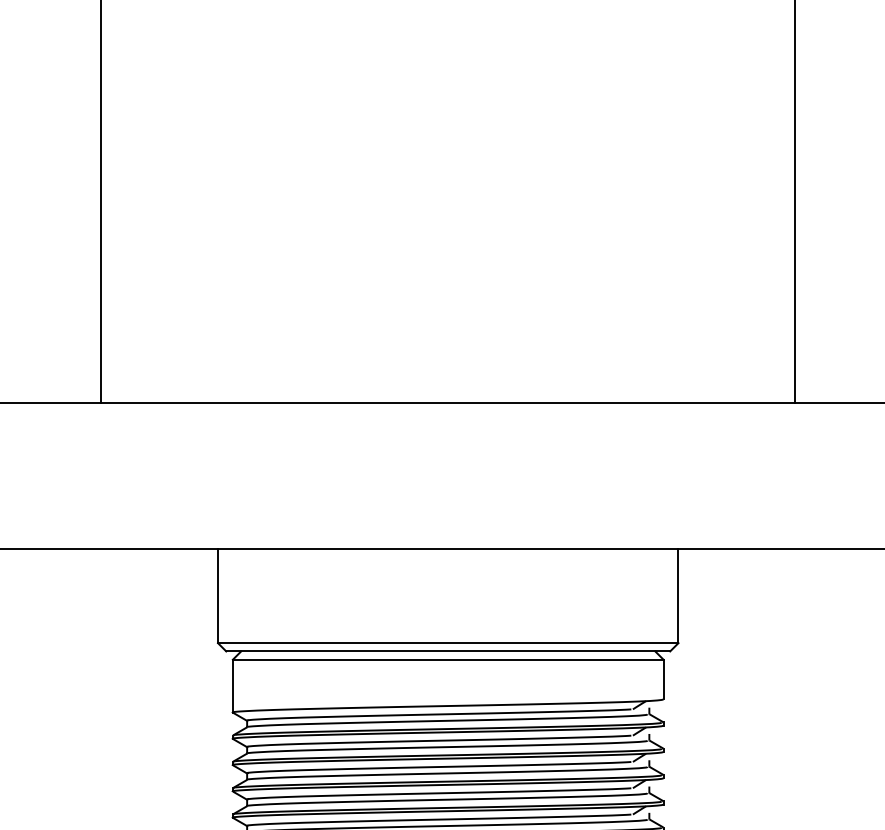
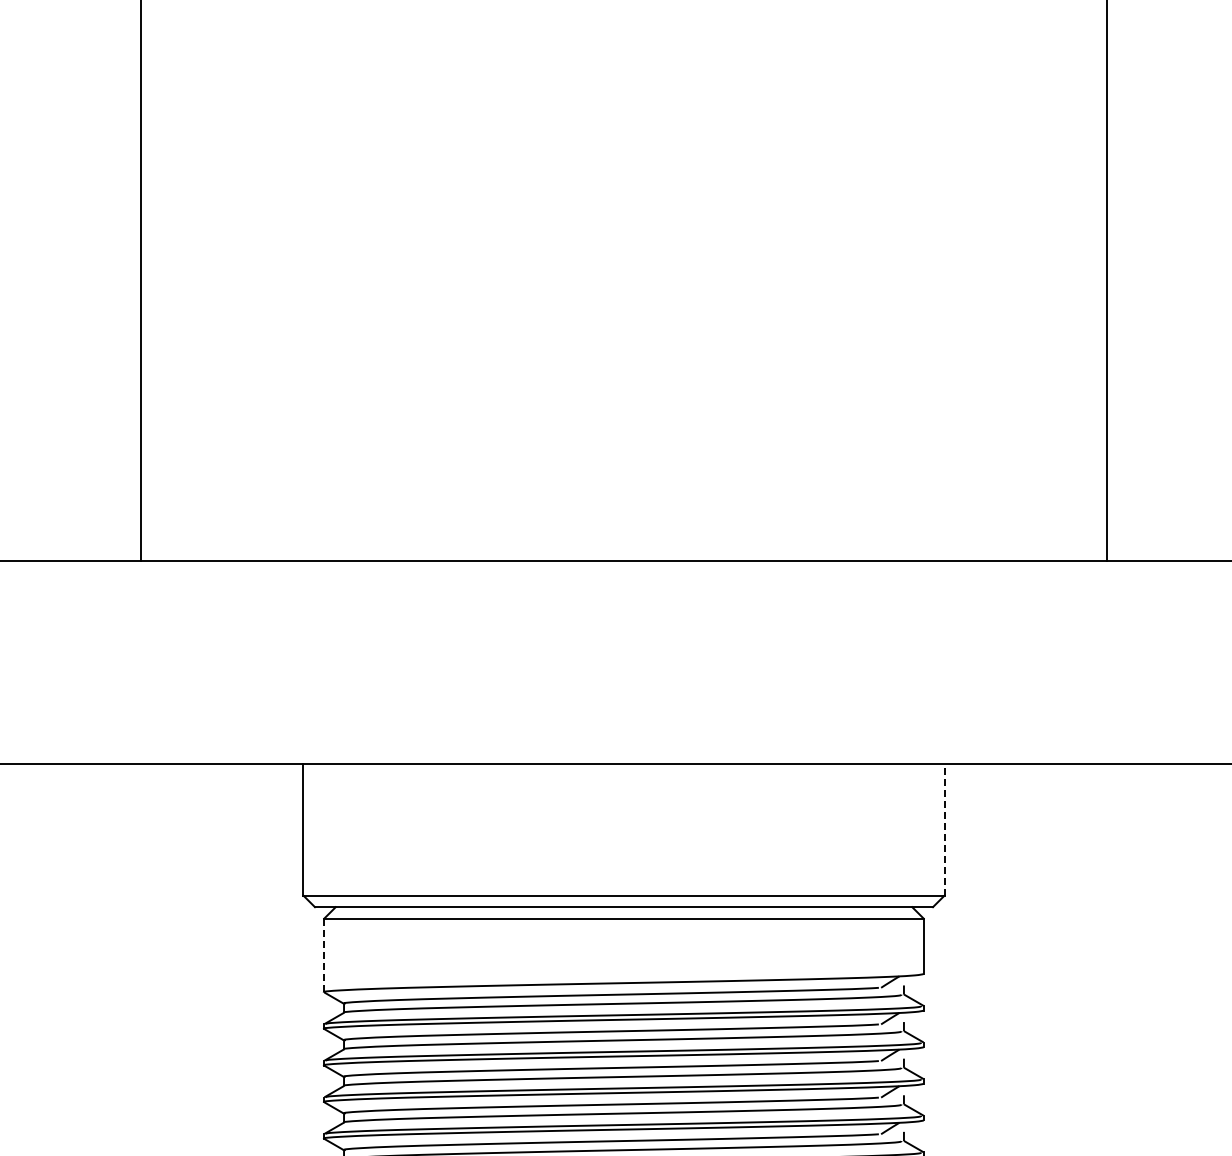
line: (678, 595) -> (944, 829), solid -> dashed
line: (233, 686) -> (324, 955), solid -> dashed

